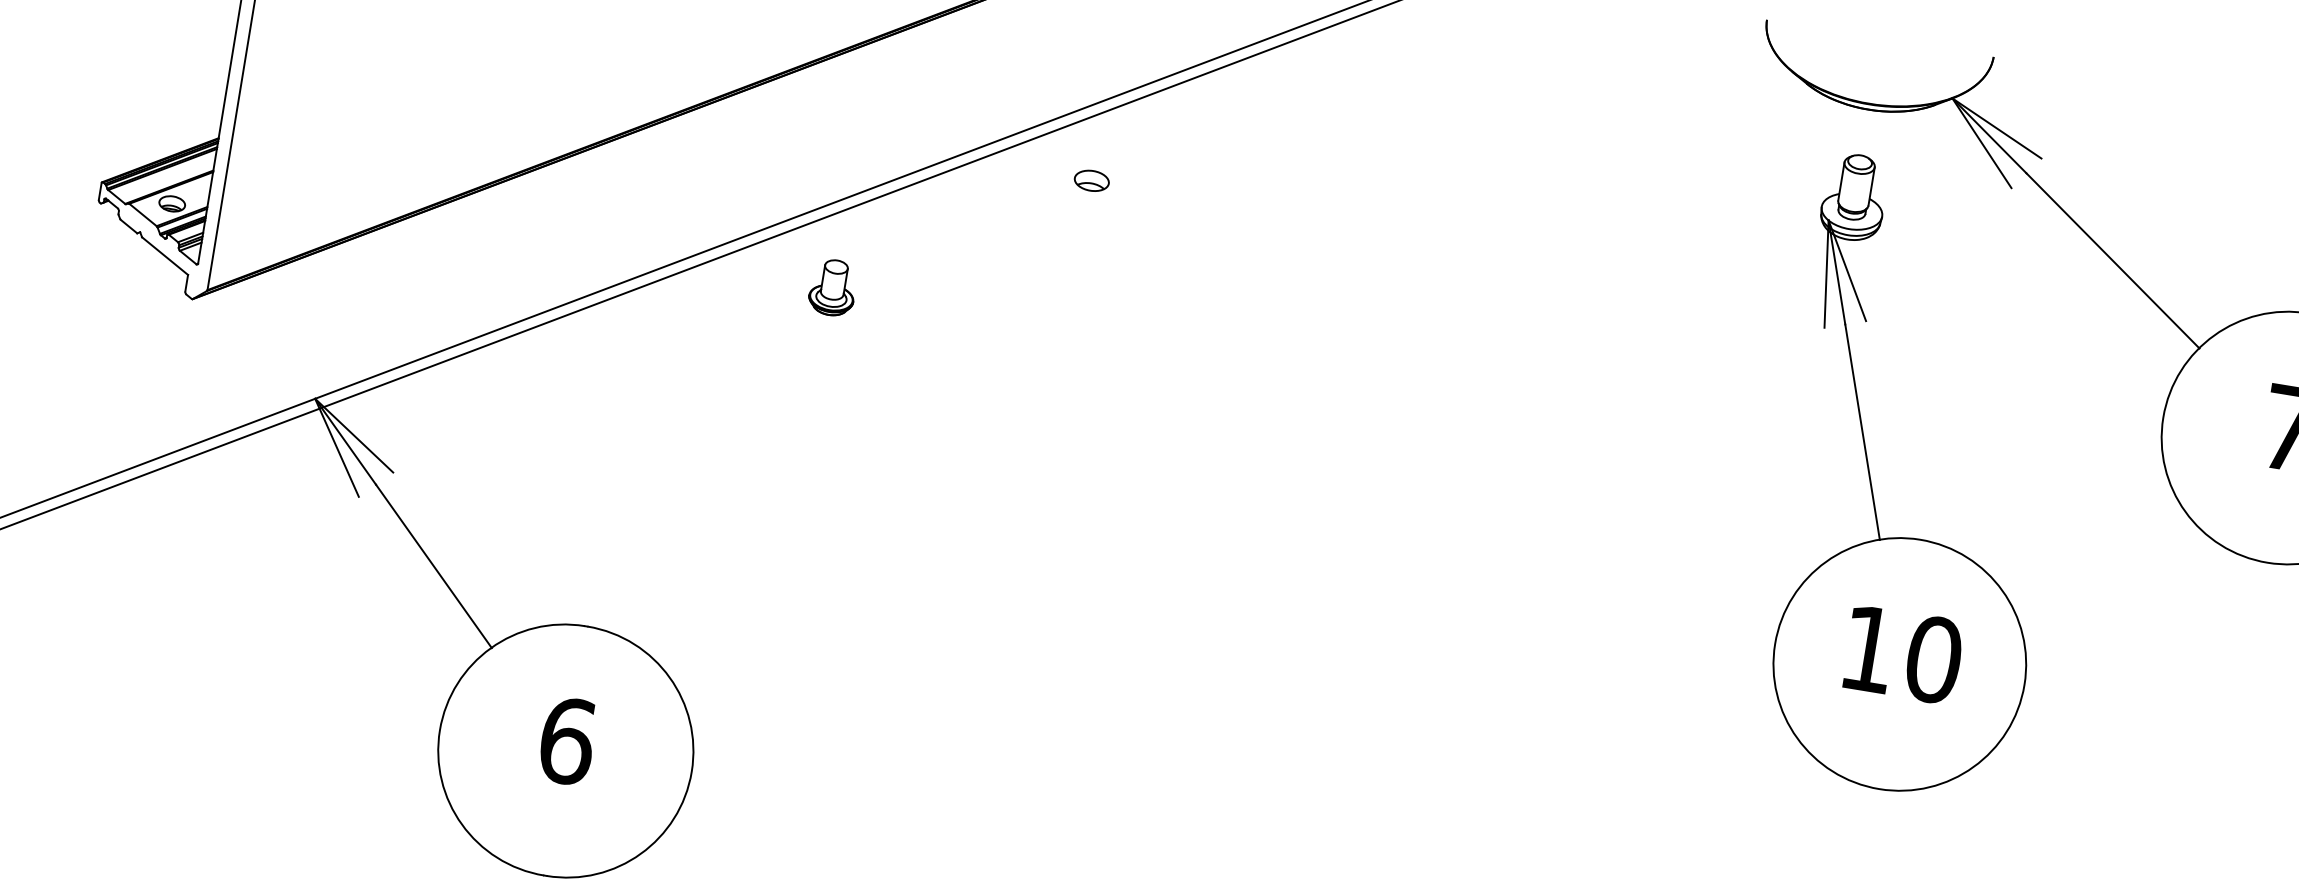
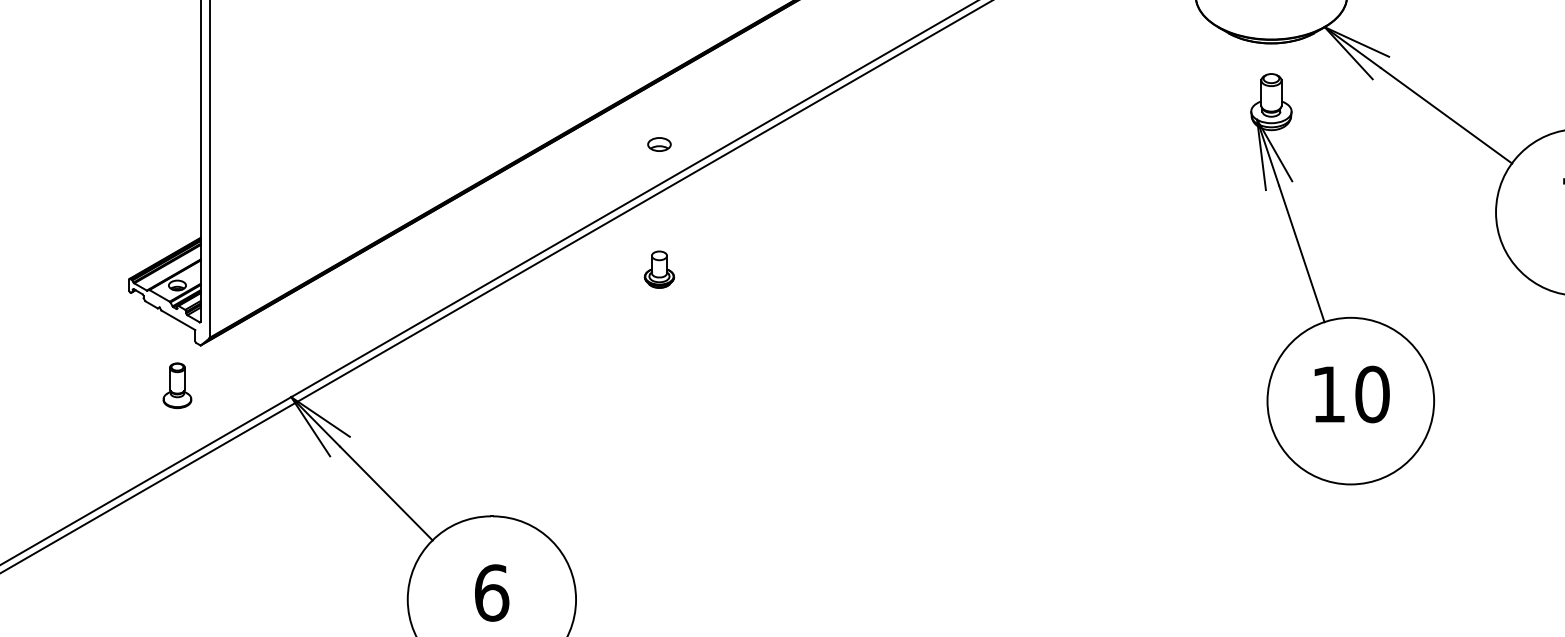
part: (1091, 180) -> (659, 144), moved
part: (833, 287) -> (659, 269), moved
part: (147, 353) -> (177, 385), added

